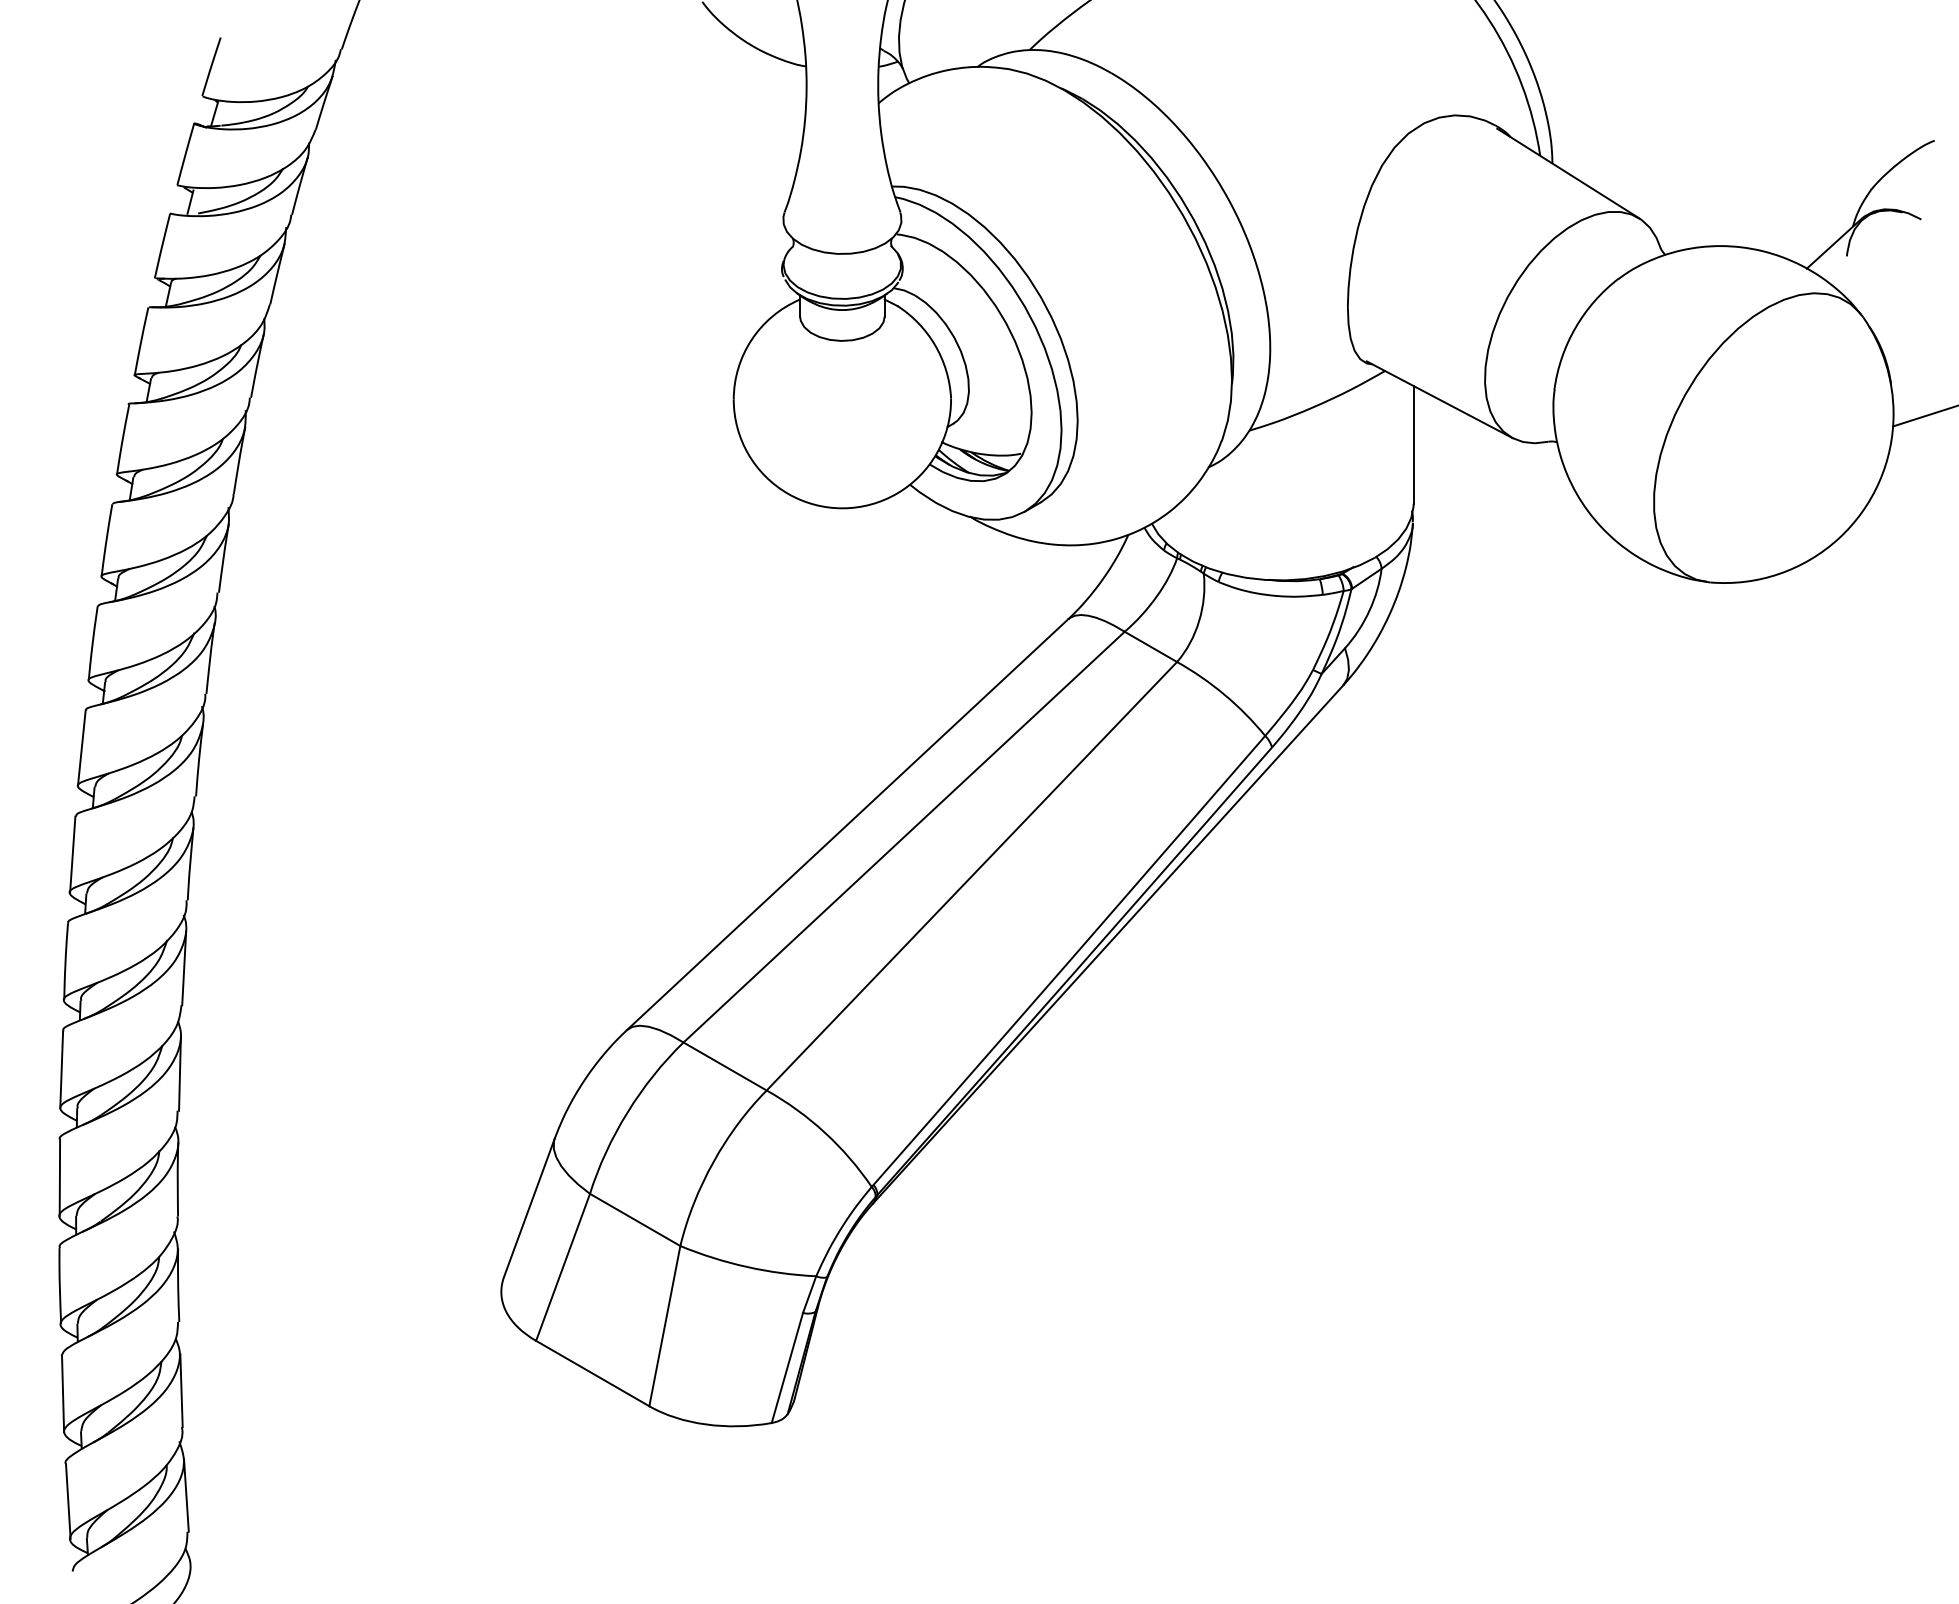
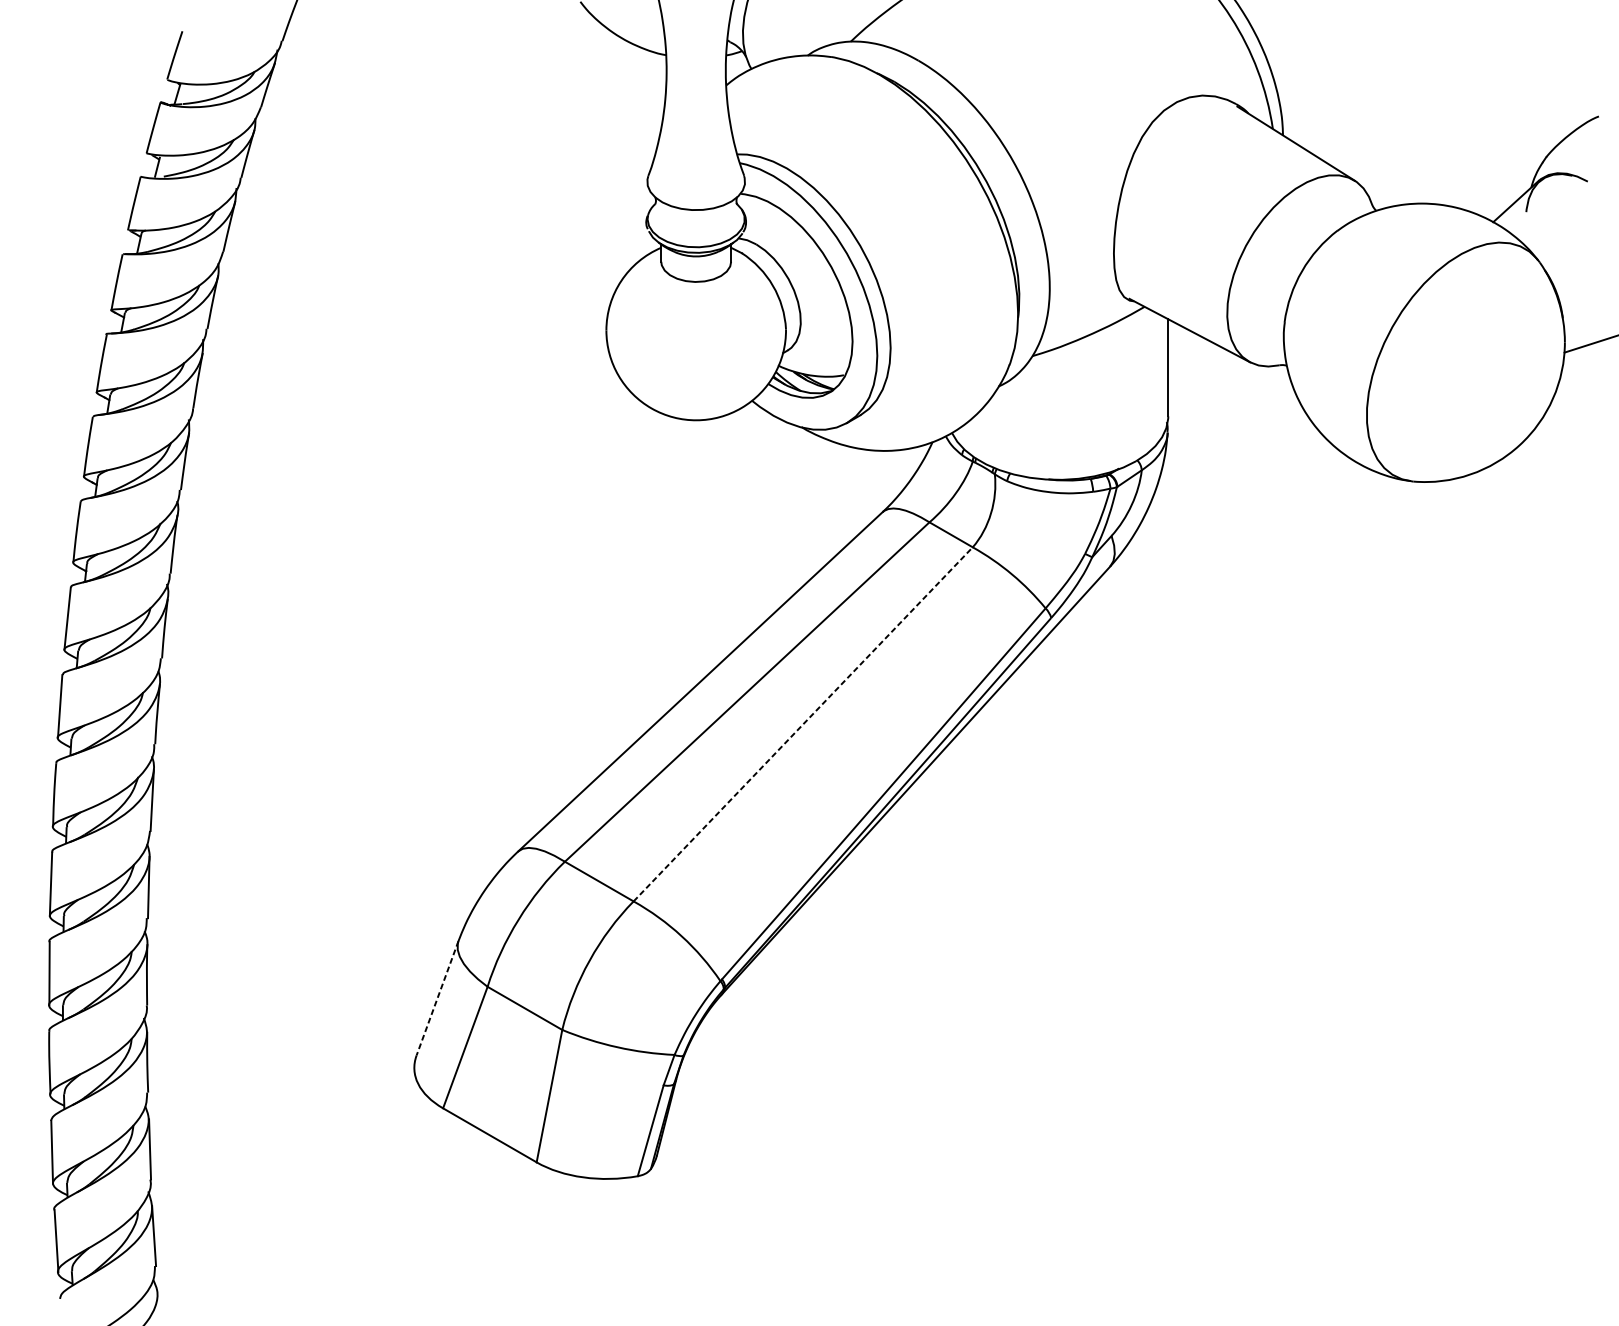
line: (971, 876) -> (802, 724), solid -> dashed
line: (529, 1207) -> (437, 998), solid -> dashed

